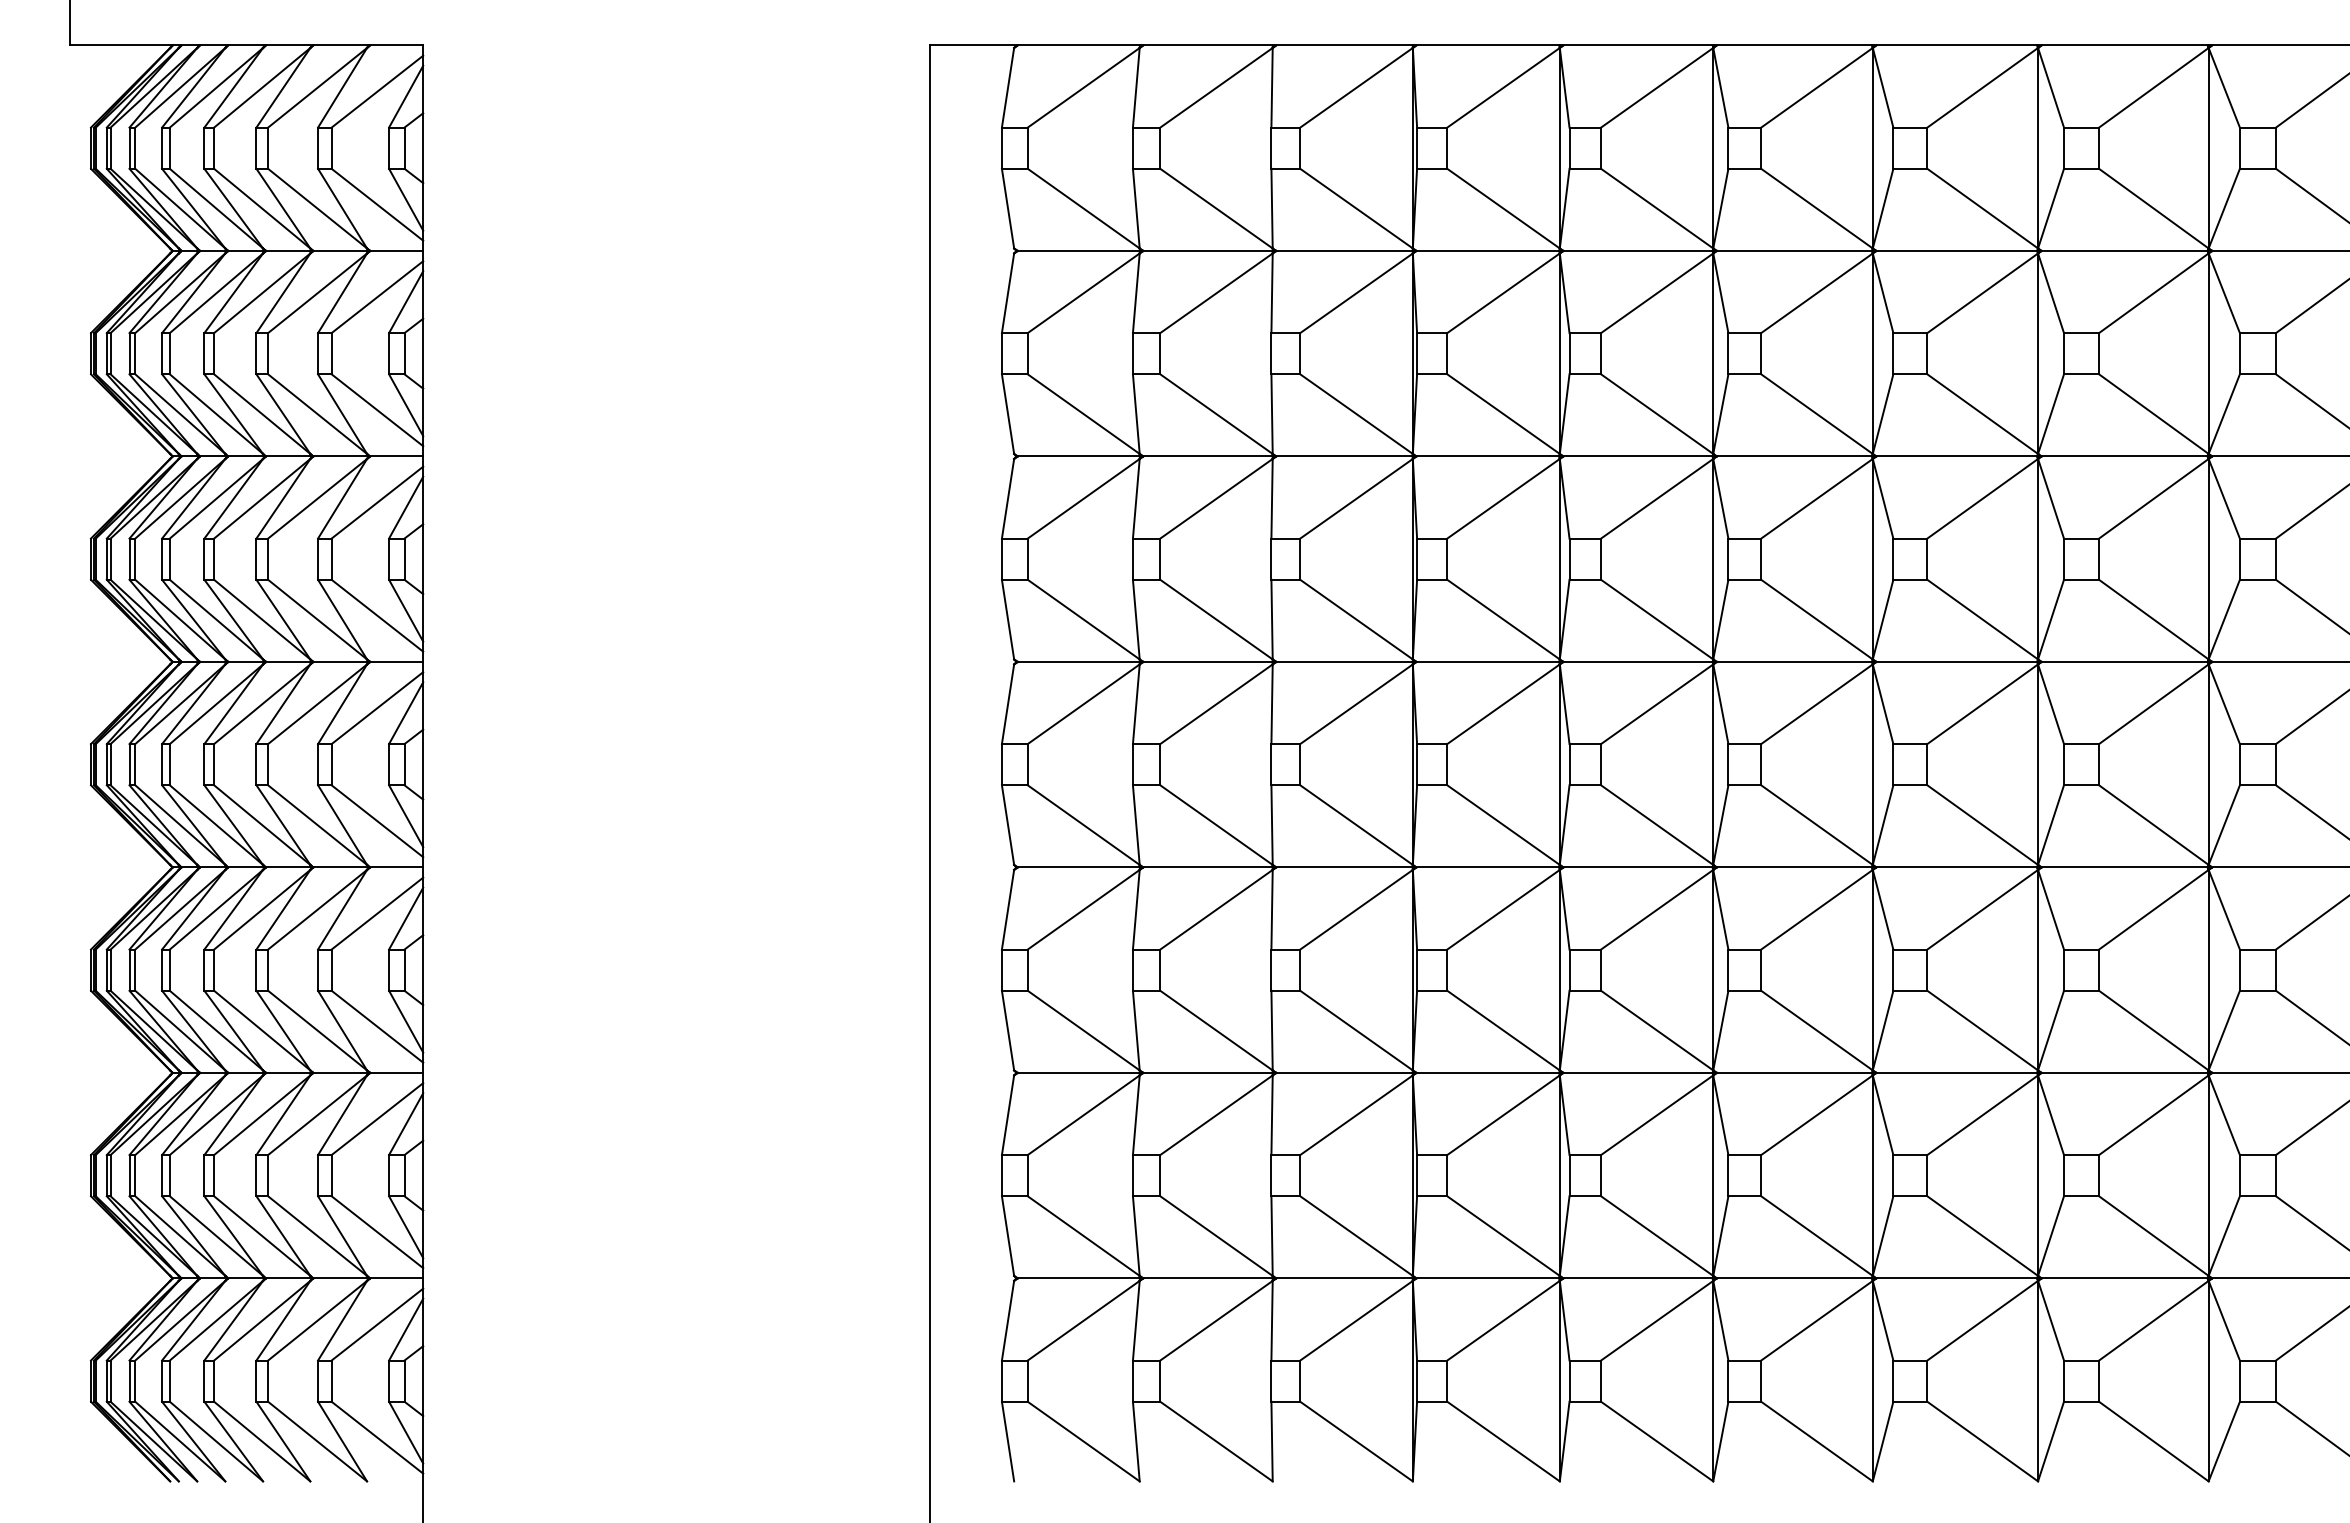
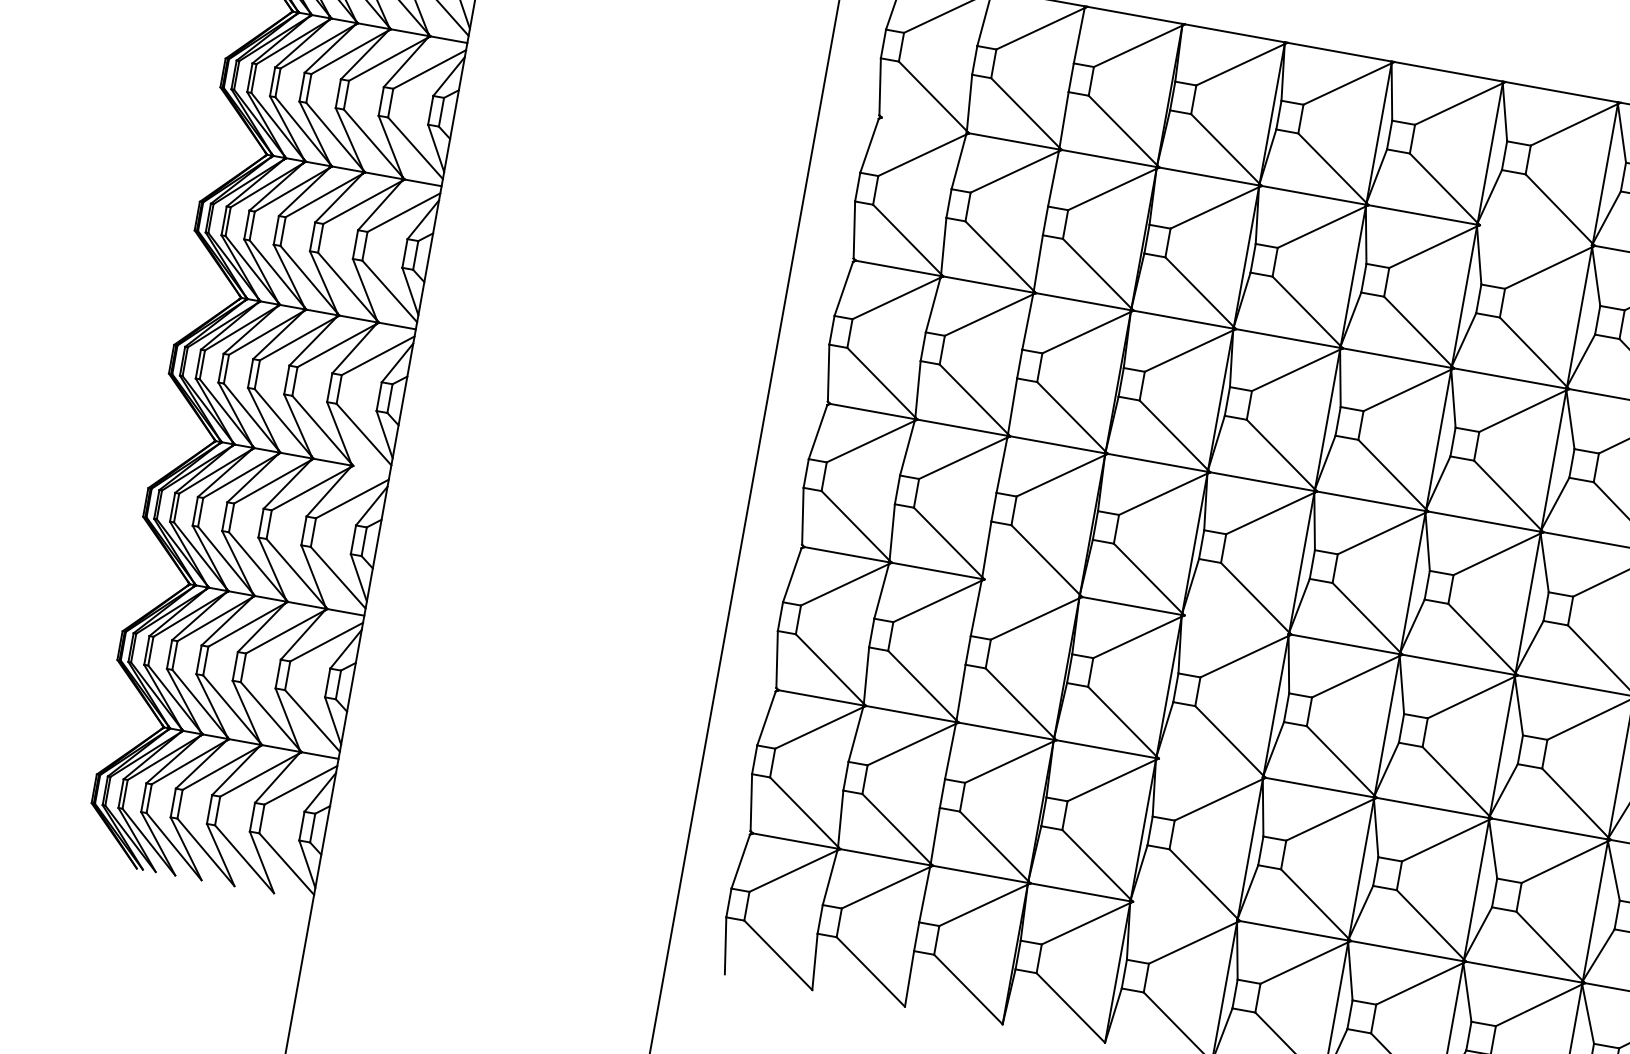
line: (1078, 250) -> (923, 124), removed
line: (1956, 250) -> (1535, 234), removed
line: (396, 867) -> (371, 469), removed
line: (1344, 867) -> (1031, 588), removed
line: (1637, 867) -> (1236, 624), removed
line: (1637, 1072) -> (1210, 767), removed
line: (1637, 1278) -> (1184, 911), removed

